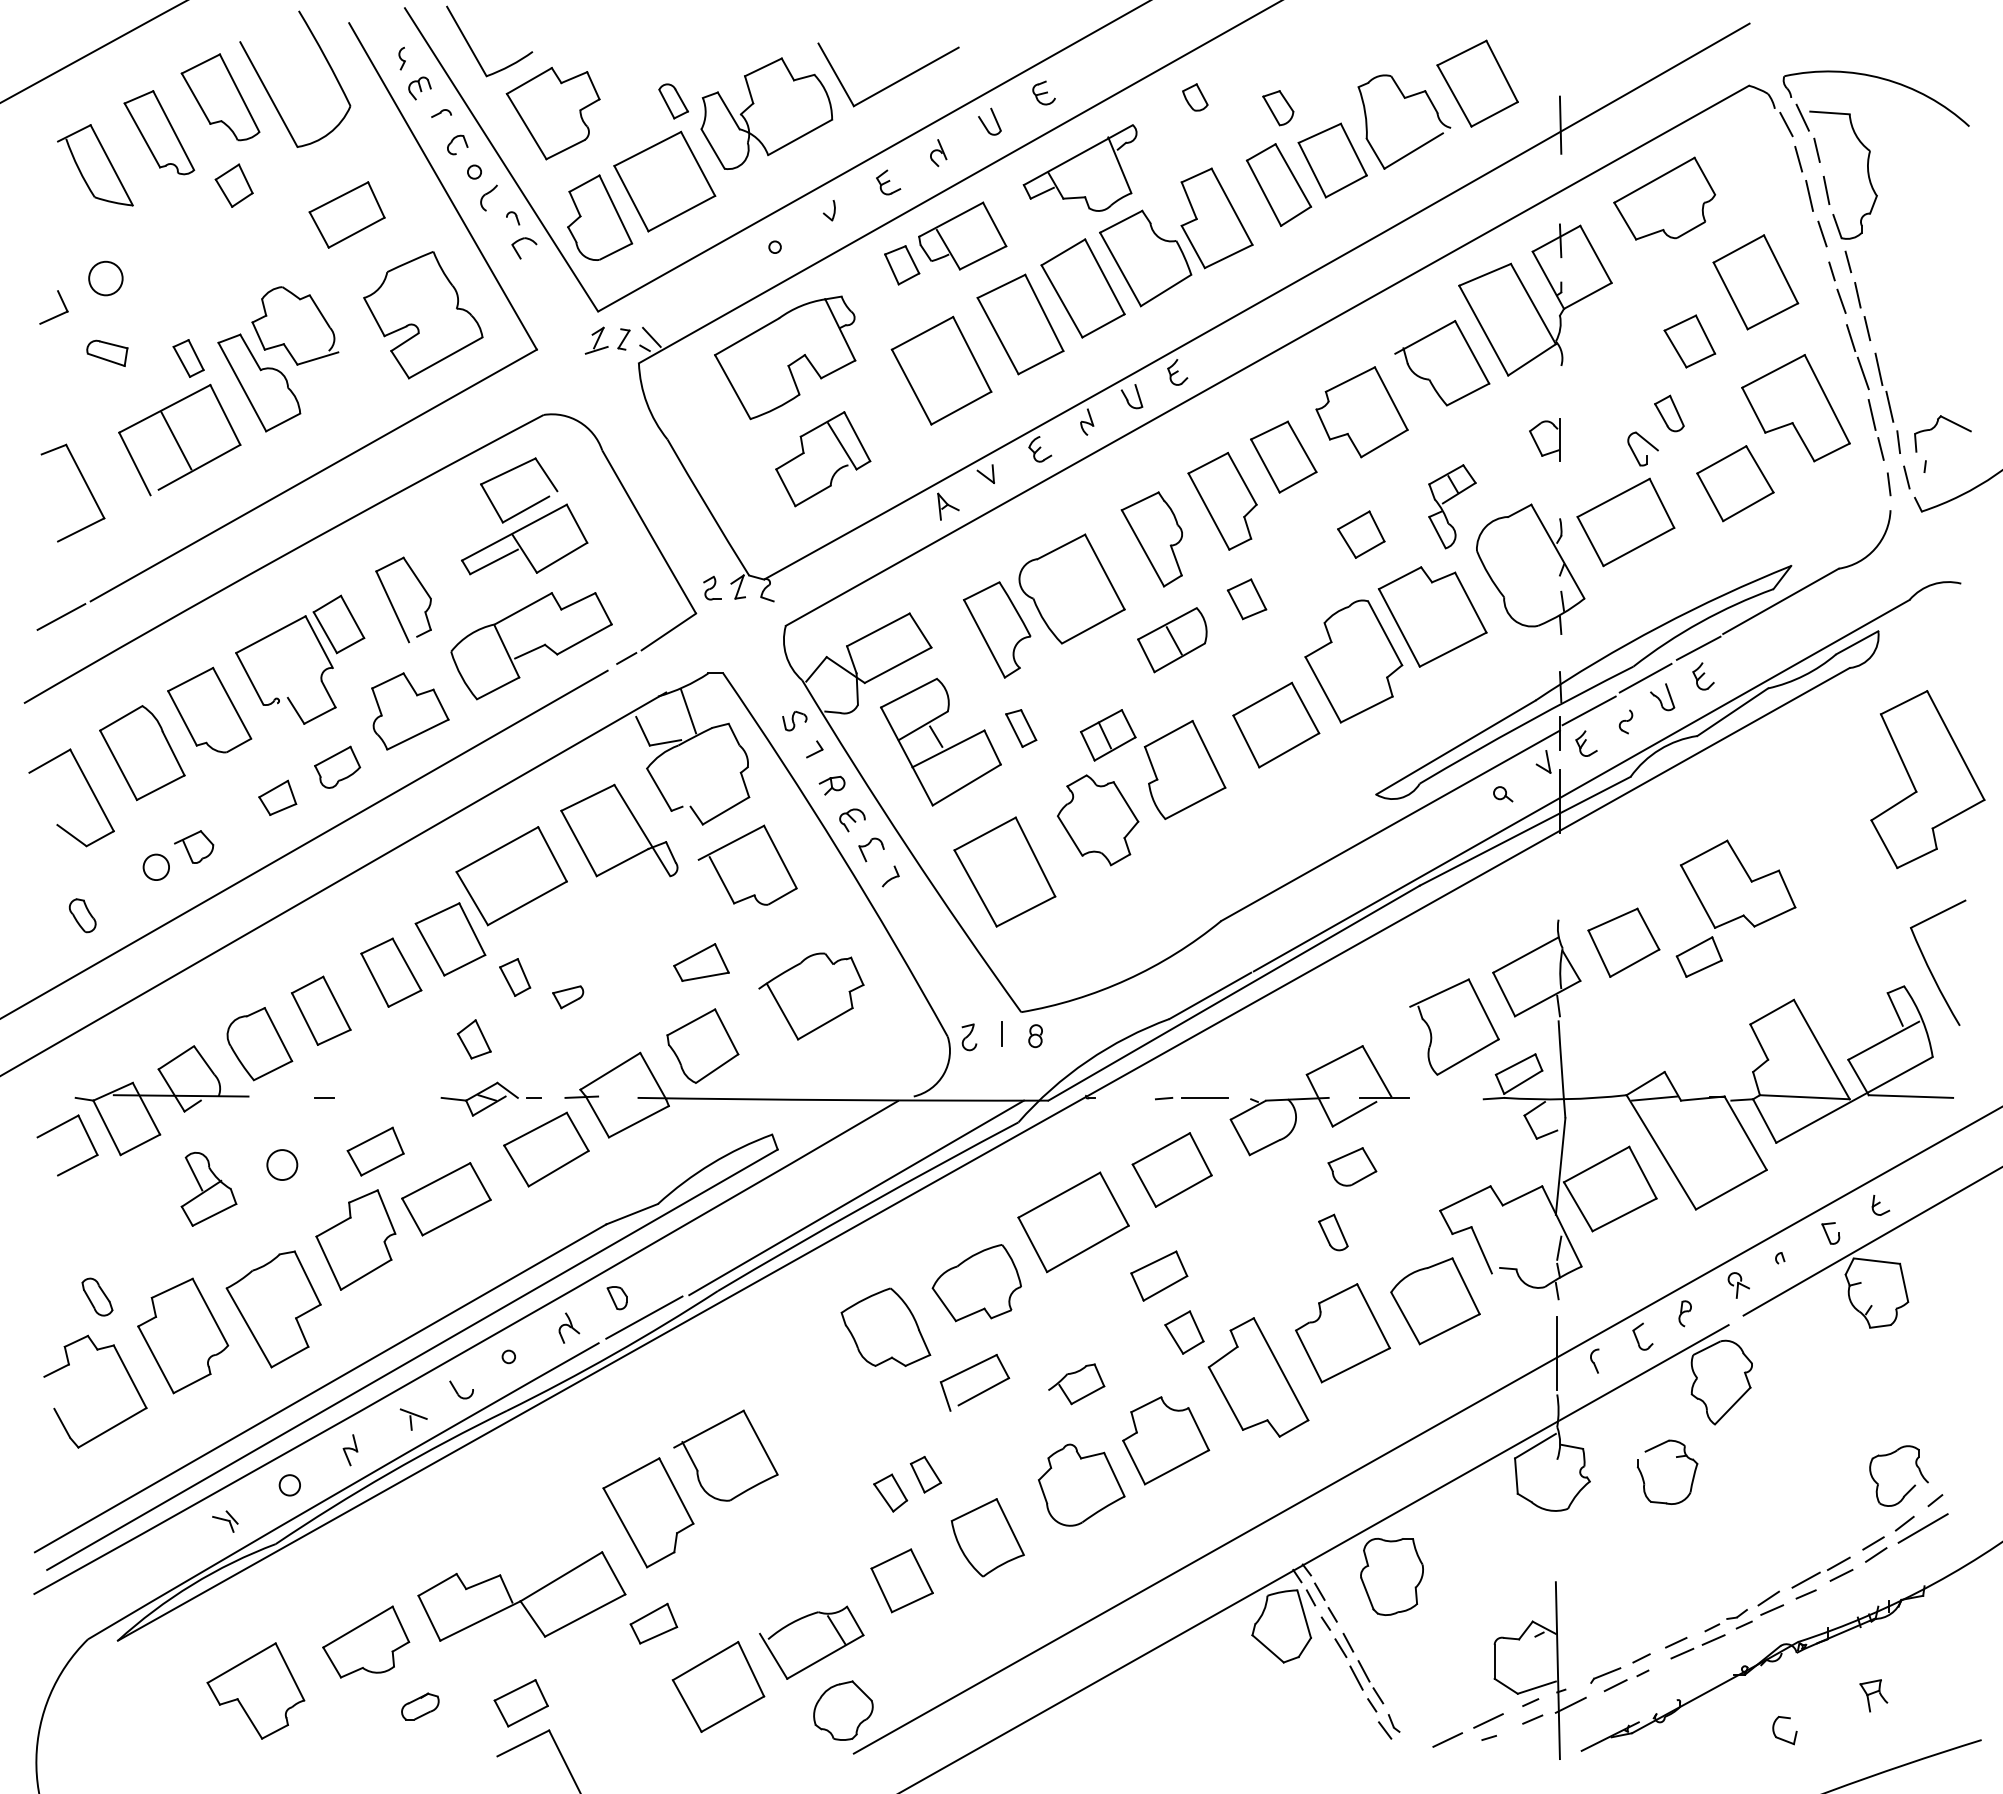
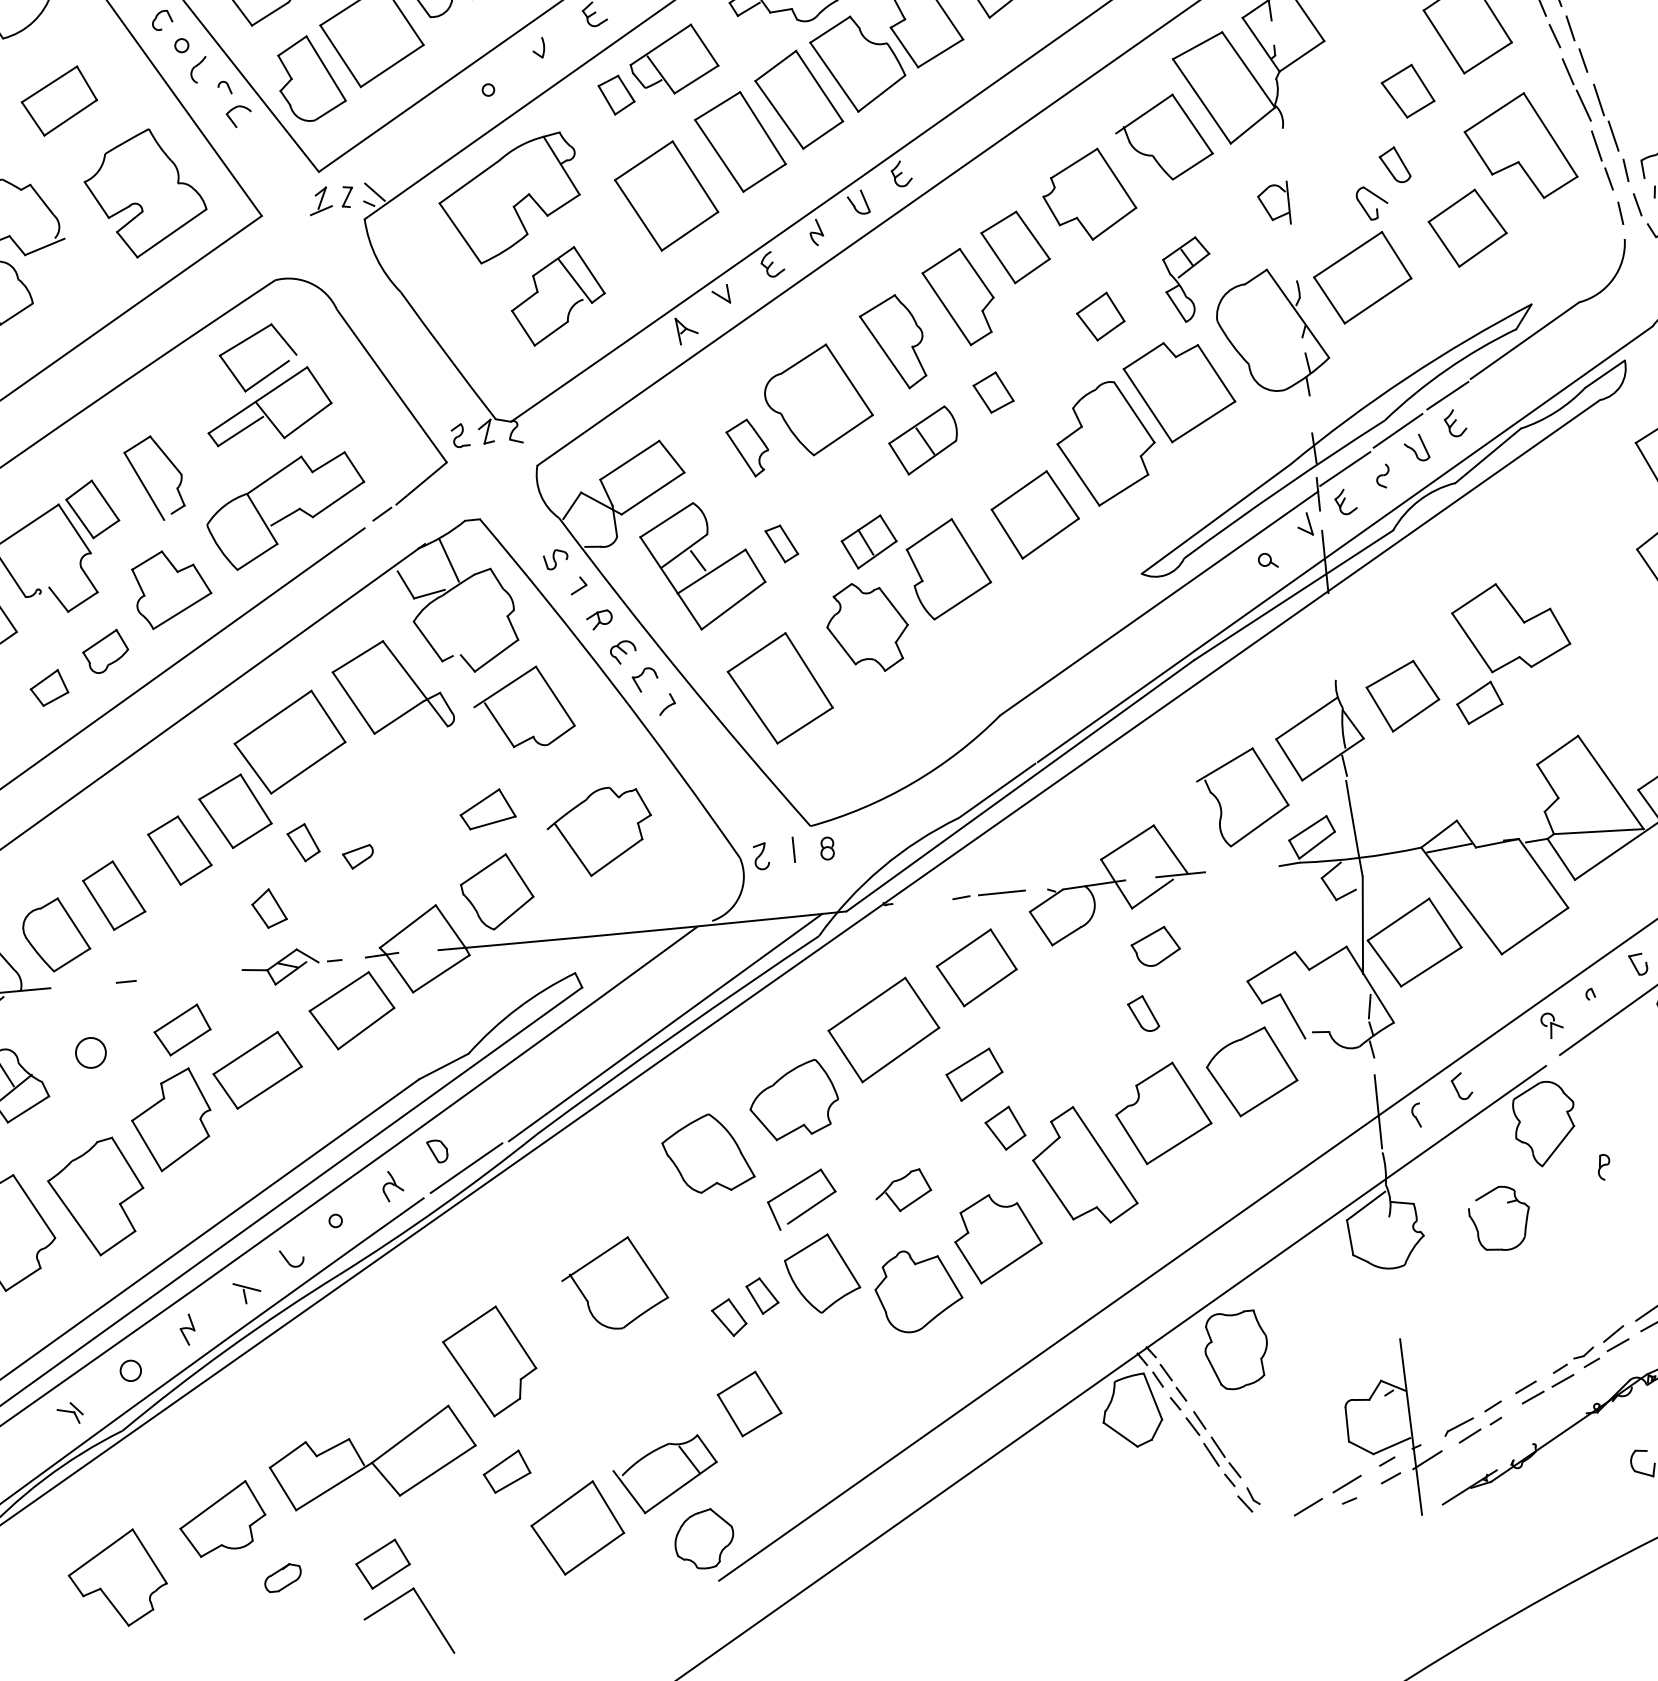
part: (997, 629) -> (748, 447), size x0.6
part: (1684, 1313) -> (1603, 1167), moved
part: (725, 1455) -> (614, 1283), moved
part: (987, 1537) -> (822, 1273), moved

